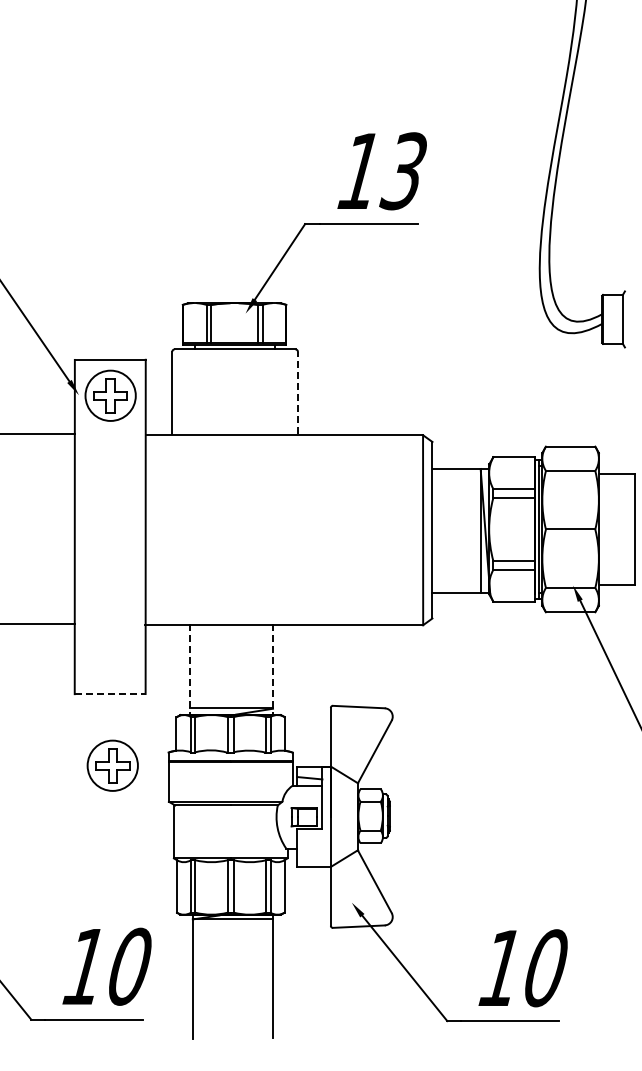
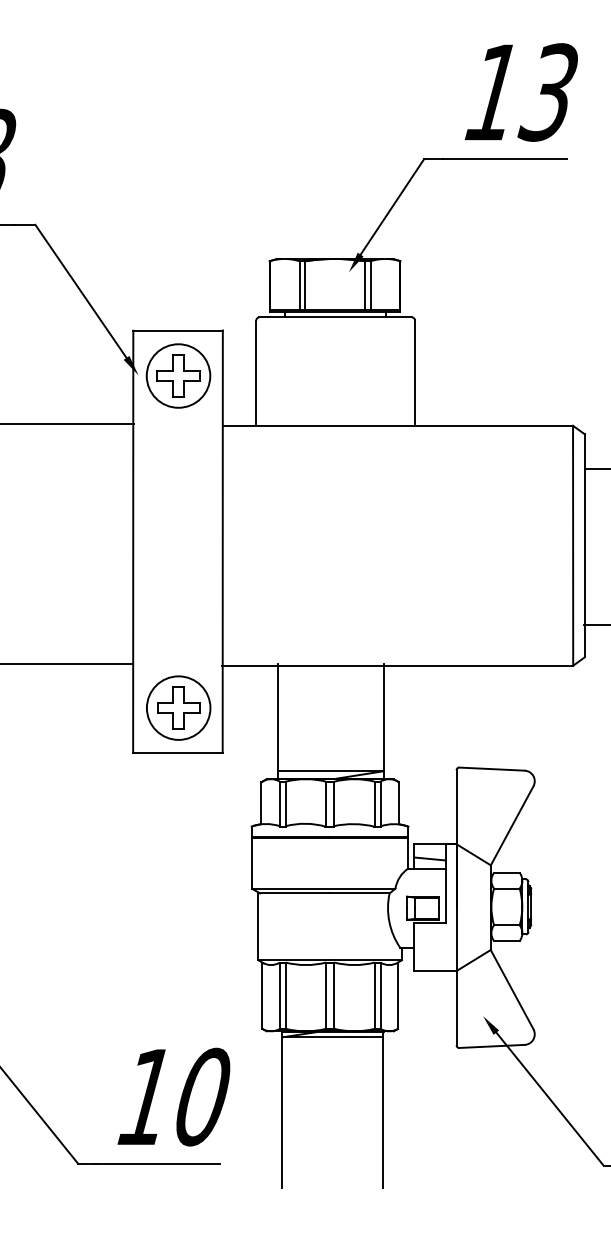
line: (298, 392) -> (415, 371), dashed -> solid
line: (189, 669) -> (278, 721), dashed -> solid
line: (273, 669) -> (384, 721), dashed -> solid
line: (110, 693) -> (178, 751), dashed -> solid
part: (112, 765) -> (178, 707), moved

